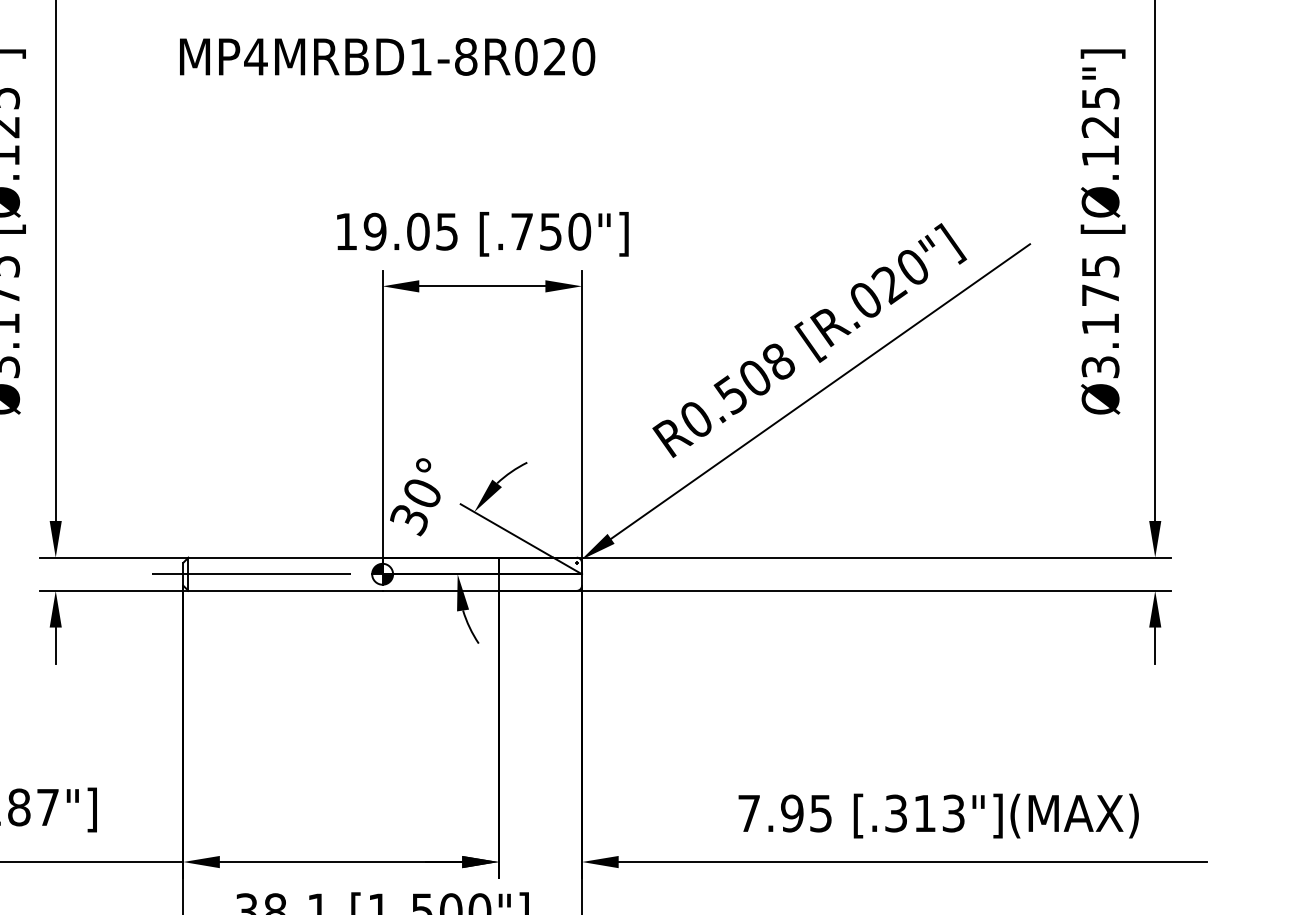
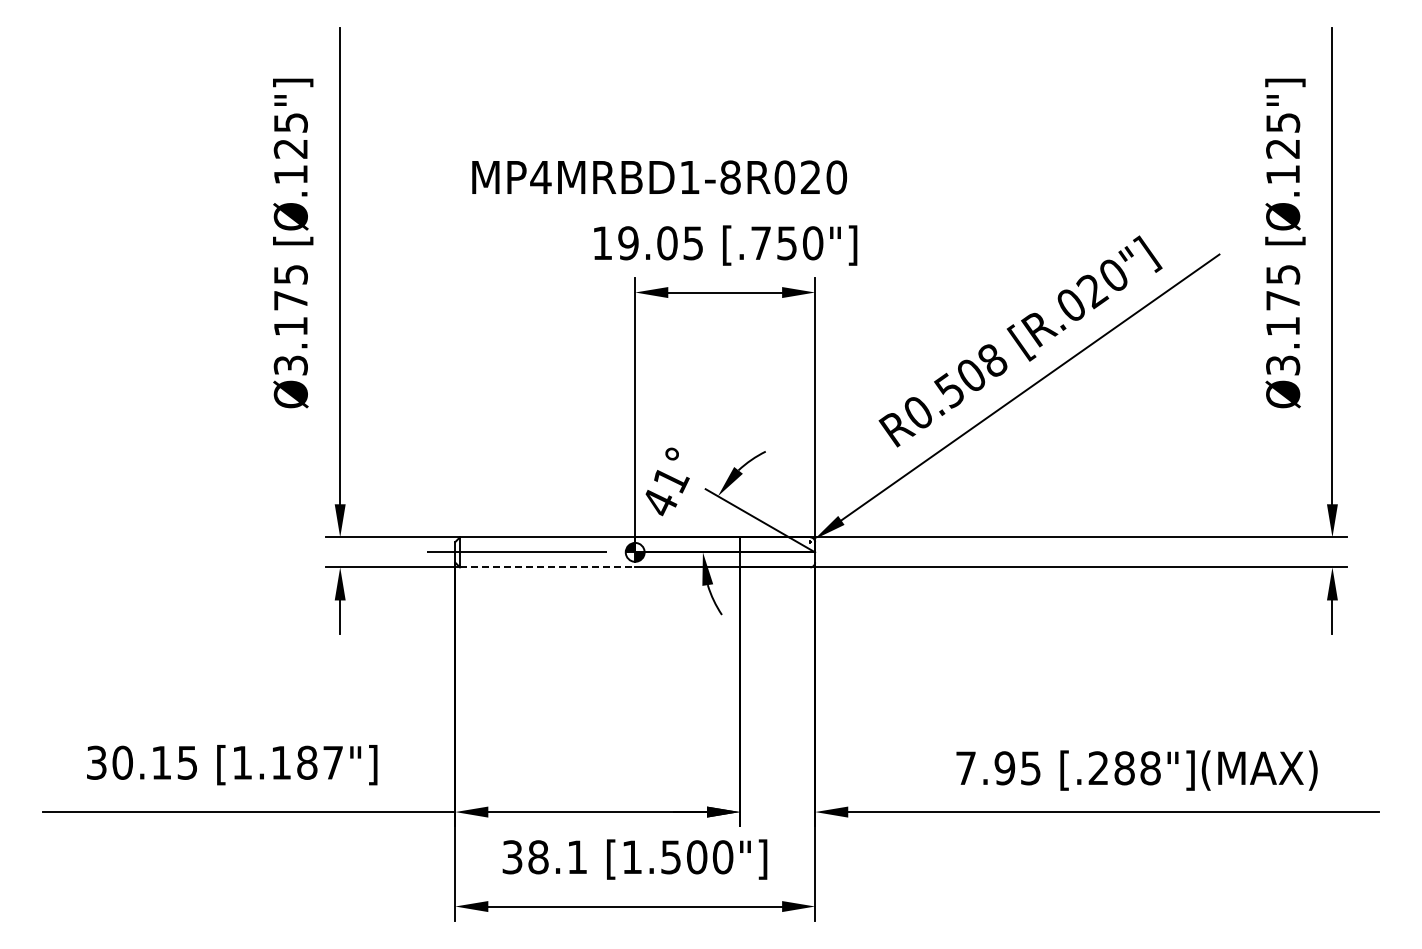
text: (387, 56) -> (659, 177), moved
text: (416, 507) -> (665, 492), 30° -> 41°
line: (285, 591) -> (547, 567), solid -> dashed
text: (924, 813) -> (1124, 768), [.313"](MAX) -> [.288"](MAX)

